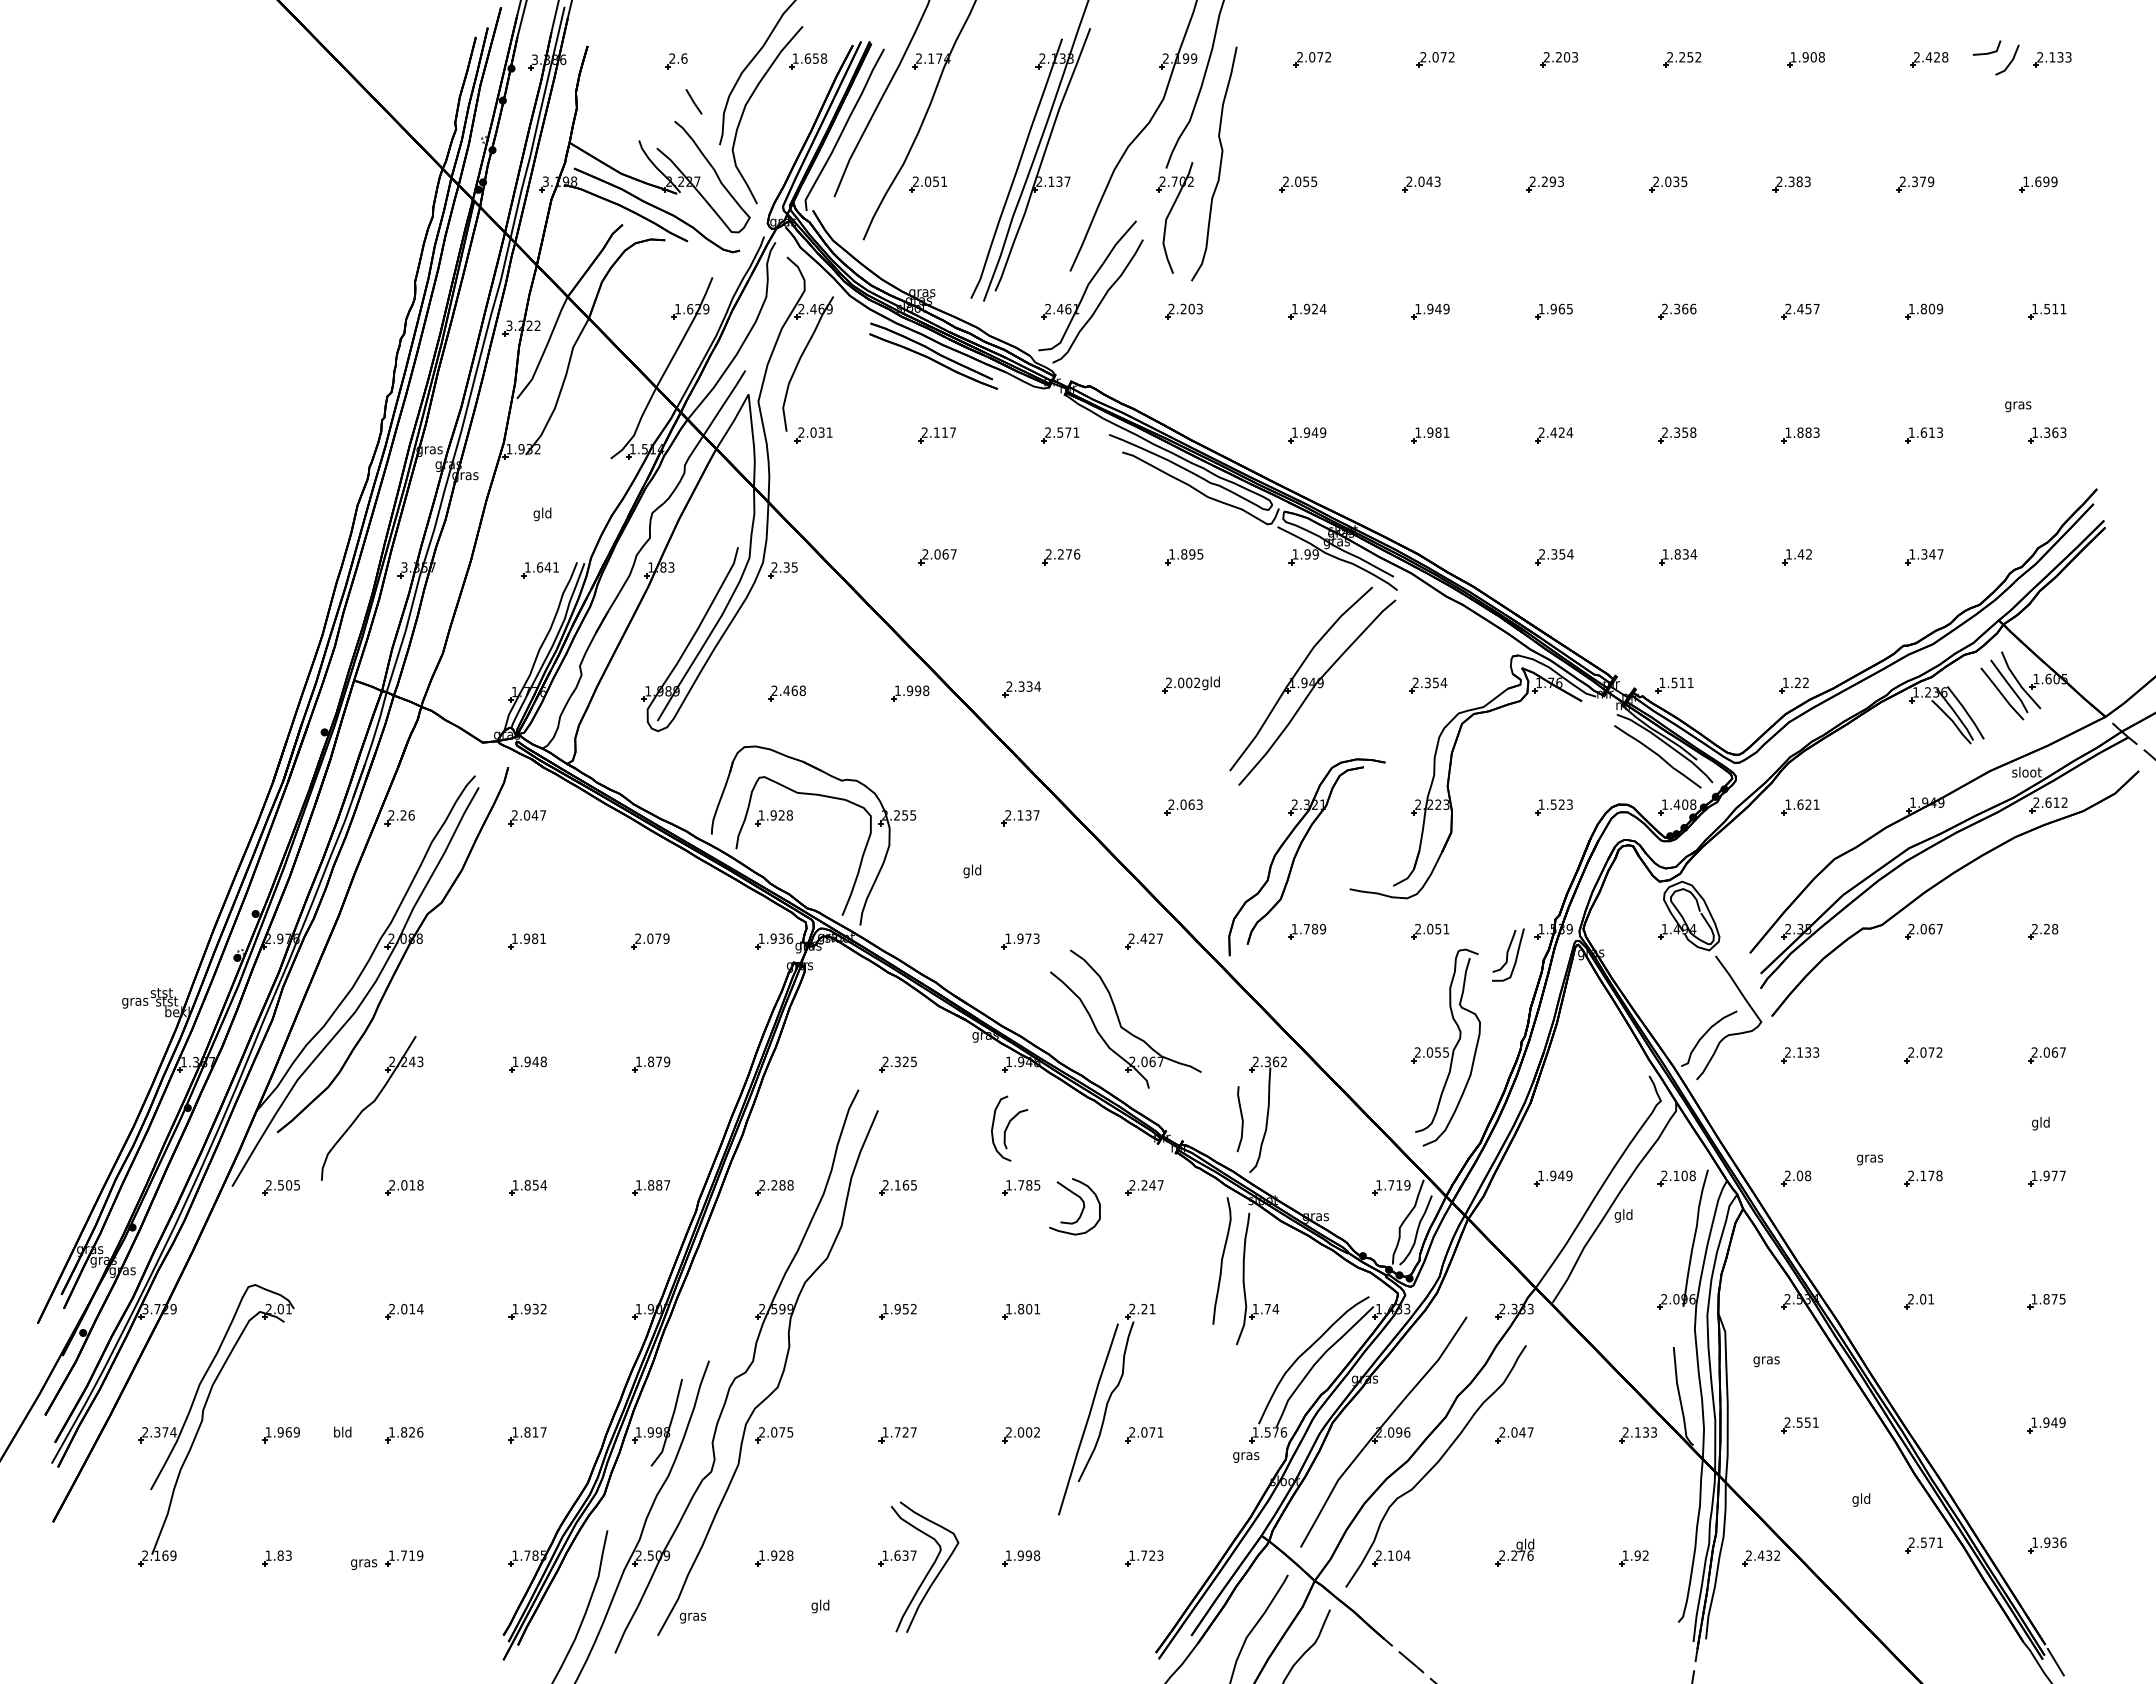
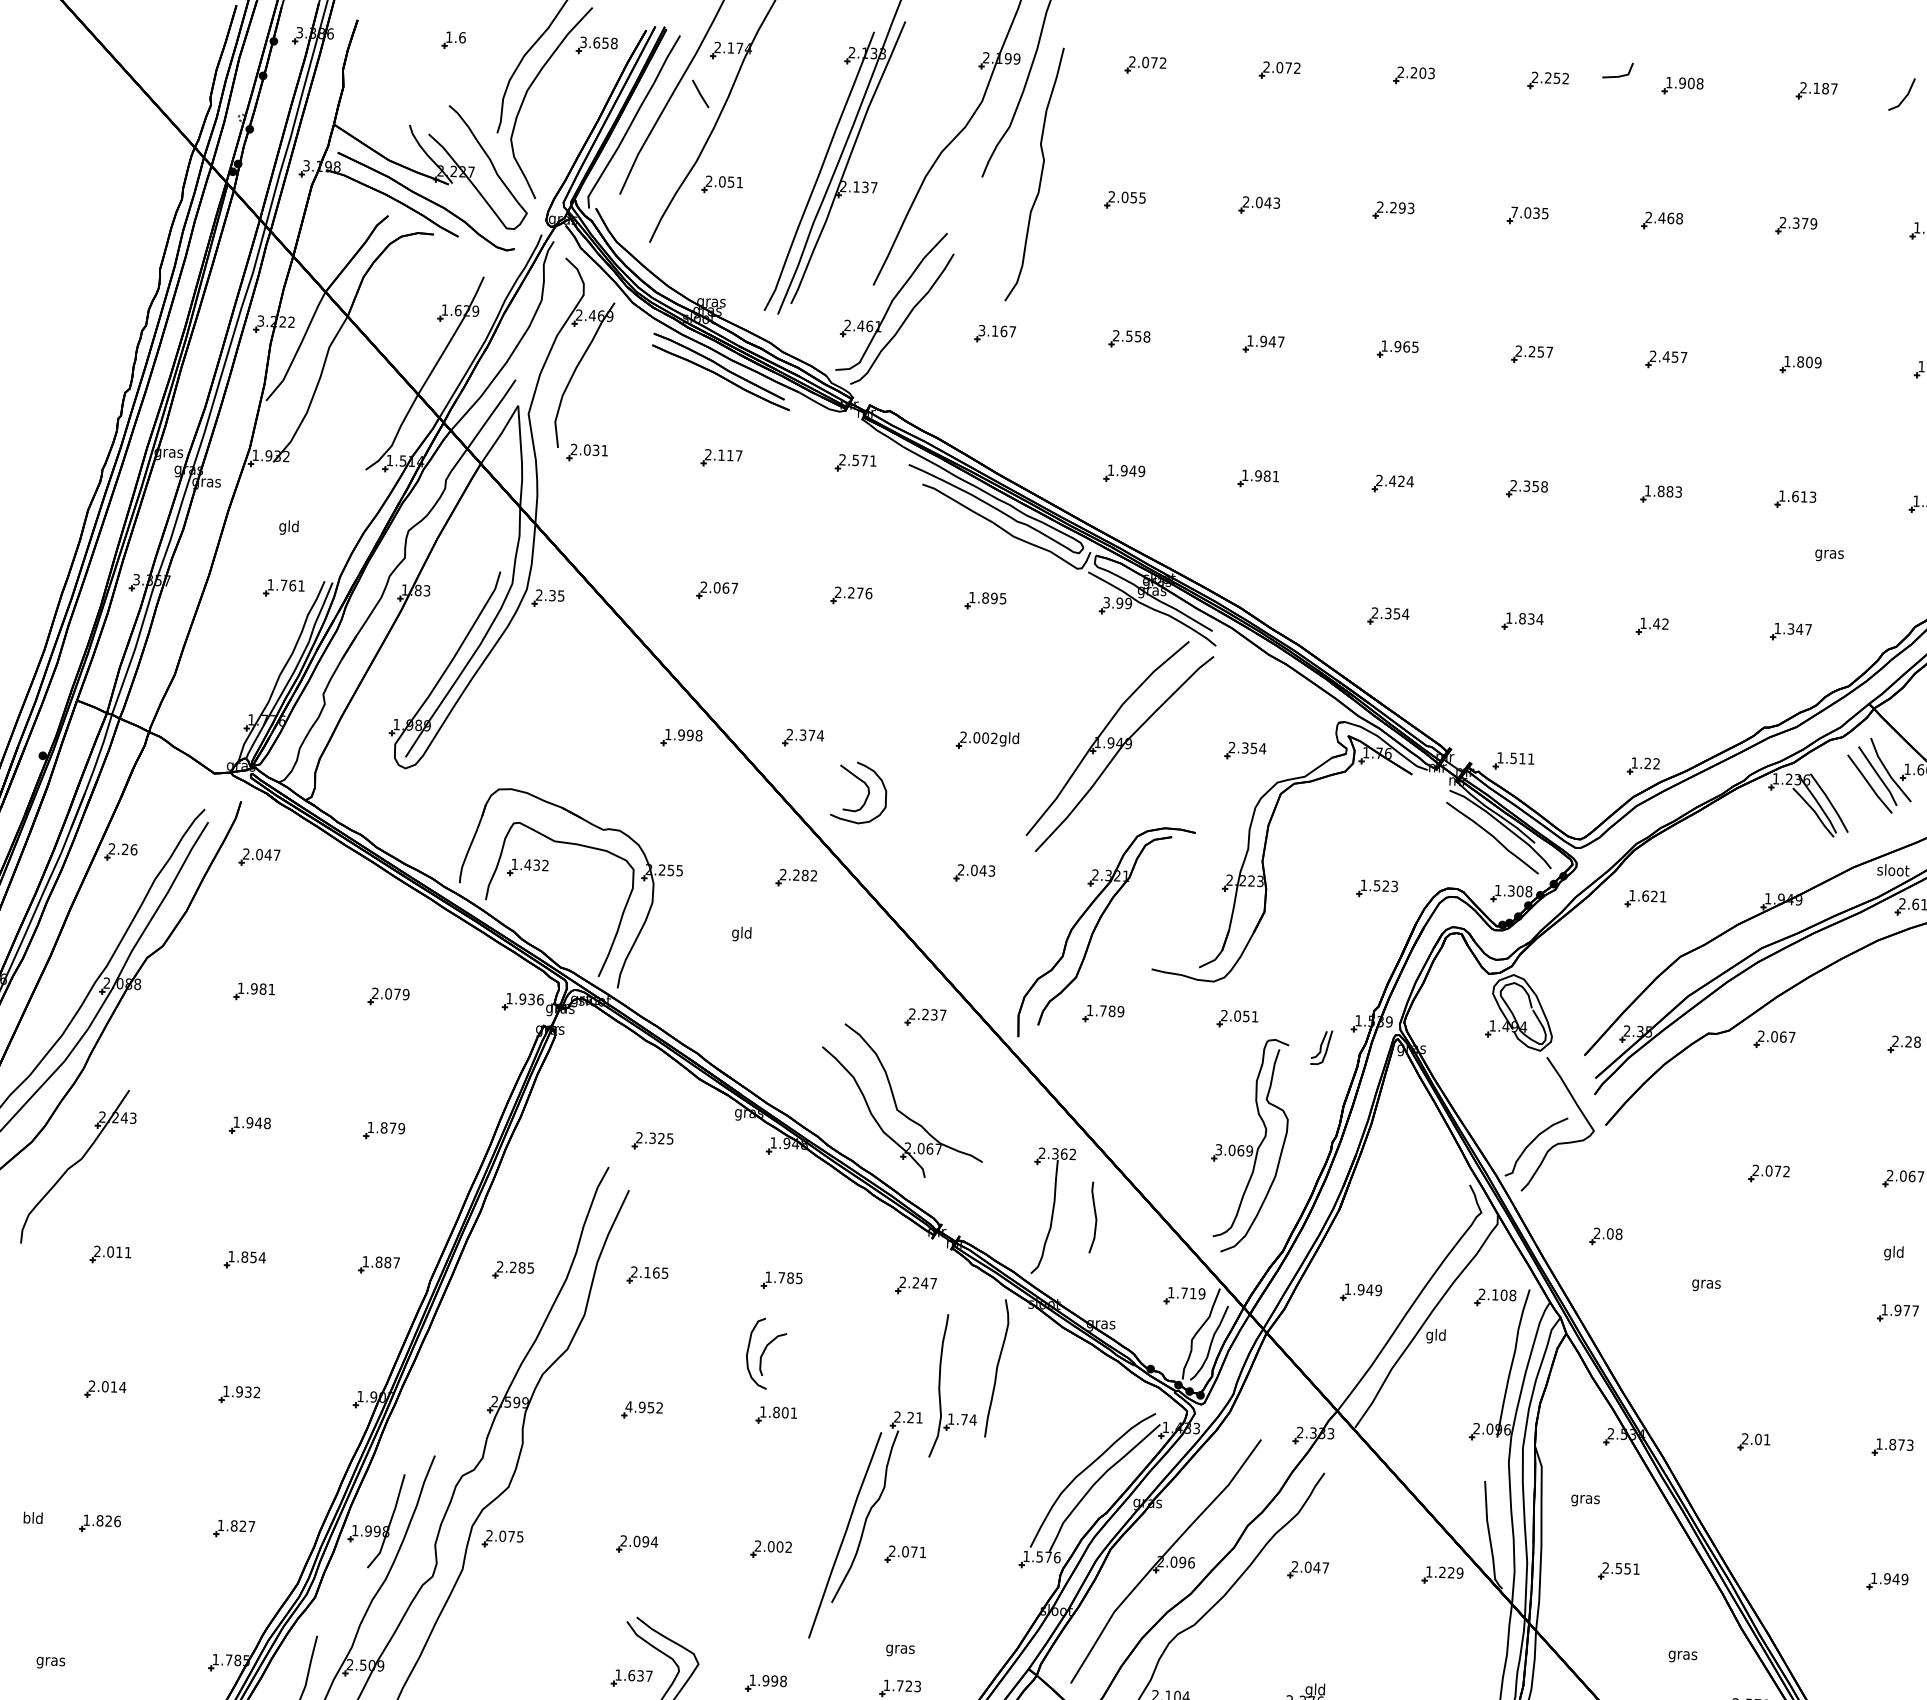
line: (1987, 52) -> (1618, 75), moved
text: (1936, 57) -> (1824, 88), 2.428 -> 2.187
text: (671, 58) -> (448, 37), 2.6 -> 1.6
text: (795, 58) -> (583, 42), 1.658 -> 3.658
line: (693, 101) -> (700, 93), moved
text: (1655, 181) -> (1513, 212), 2.035 -> 7.035
text: (1799, 181) -> (1670, 218), 2.383 -> 2.468
part: (1174, 217) -> (989, 231), removed
text: (1185, 308) -> (997, 330), 2.203 -> 3.167
text: (1308, 308) -> (1131, 335), 1.924 -> 2.558
text: (1446, 308) -> (1281, 341), 1.949 -> 1.947
text: (1685, 308) -> (1541, 351), 2.366 -> 2.257
text: (2018, 406) -> (1829, 555), moved
text: (1295, 554) -> (1106, 602), 1.99 -> 3.99
text: (543, 567) -> (287, 585), 1.641 -> 1.761
text: (1029, 686) -> (811, 735), 2.334 -> 2.374
part: (786, 693) -> (546, 732), removed
text: (1191, 804) -> (983, 870), 2.063 -> 2.043
text: (1676, 804) -> (1510, 890), 1.408 -> 1.308
text: (781, 815) -> (536, 865), 1.928 -> 1.432
text: (1028, 815) -> (805, 875), 2.137 -> 2.282
text: (1147, 938) -> (929, 1014), 2.427 -> 2.237
part: (1020, 941) -> (791, 1012), removed
part: (1508, 954) -> (1321, 1046), size x0.6
text: (1431, 1052) -> (1233, 1150), 2.055 -> 3.069
part: (1800, 1055) -> (1635, 1169), removed
curve: (1241, 1119) -> (1094, 1218), moved
part: (1009, 1128) -> (766, 1353), moved
part: (1796, 1178) -> (1606, 1236), moved
part: (1923, 1178) -> (1763, 1308), removed
text: (420, 1185) -> (128, 1252), 2.018 -> 2.011
text: (790, 1185) -> (530, 1268), 2.288 -> 2.285
part: (1081, 1210) -> (865, 797), moved
part: (1244, 1279) -> (940, 1386), moved
text: (2062, 1298) -> (1910, 1444), 1.875 -> 1.873
text: (885, 1309) -> (628, 1407), 1.952 -> 4.952
text: (535, 1432) -> (242, 1526), 1.817 -> 1.827
text: (899, 1432) -> (639, 1541), 1.727 -> 2.094
text: (1639, 1432) -> (1444, 1572), 2.133 -> 1.229
text: (1246, 1457) -> (900, 1650), moved
text: (1861, 1499) -> (1682, 1654), gld -> gras
part: (404, 1558) -> (95, 1658), removed
part: (774, 1558) -> (497, 1673), removed

